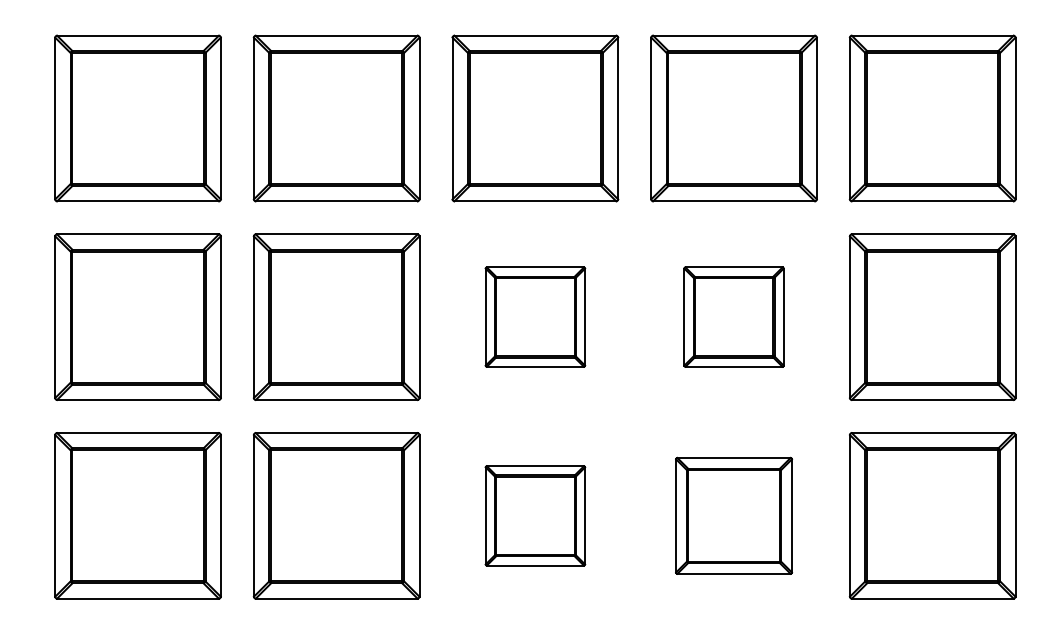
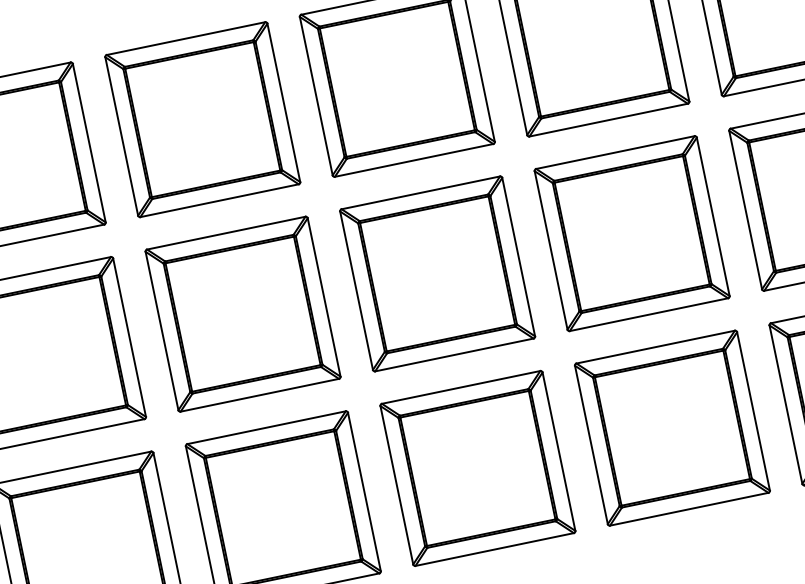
part: (535, 316) -> (437, 273), size x1.67
part: (733, 316) -> (631, 233), size x1.67
part: (535, 515) -> (477, 468), size x1.67
part: (733, 515) -> (671, 427), size x1.43

